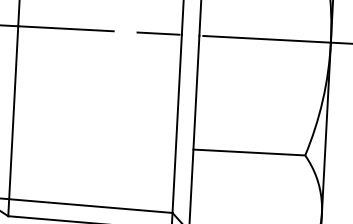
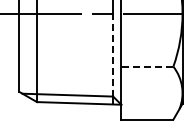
line: (177, 122) -> (113, 54), solid -> dashed
line: (247, 152) -> (146, 66), solid -> dashed

